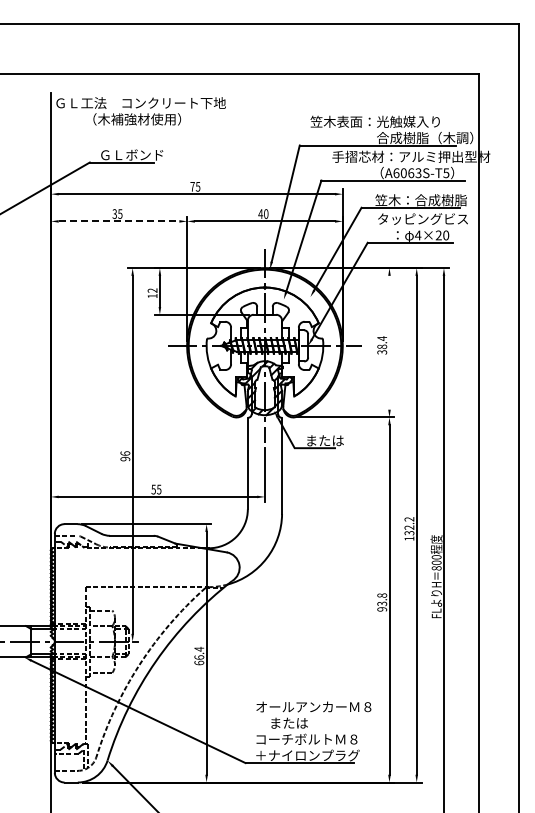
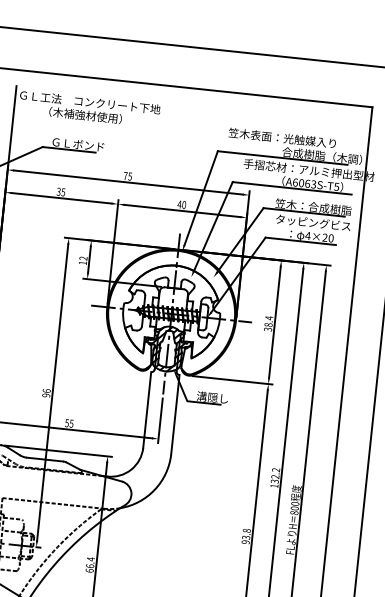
line: (119, 221) -> (62, 198), dashed -> solid
line: (389, 342) -> (274, 322), added
text: (324, 440) -> (212, 397), または -> 溝隠し

